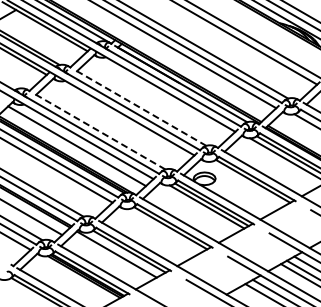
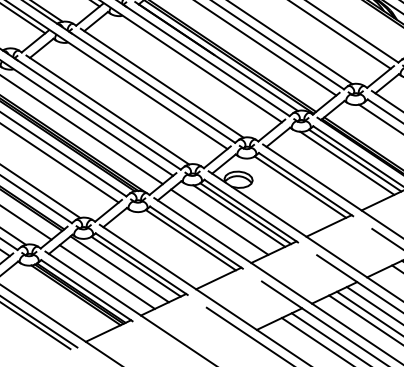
line: (139, 107) -> (161, 82), dashed -> solid
line: (98, 131) -> (106, 110), dashed -> solid
line: (191, 212) -> (218, 221), added
line: (107, 260) -> (107, 276), added

